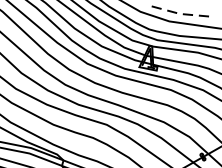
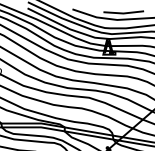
line: (180, 13) -> (123, 13), dashed -> solid

